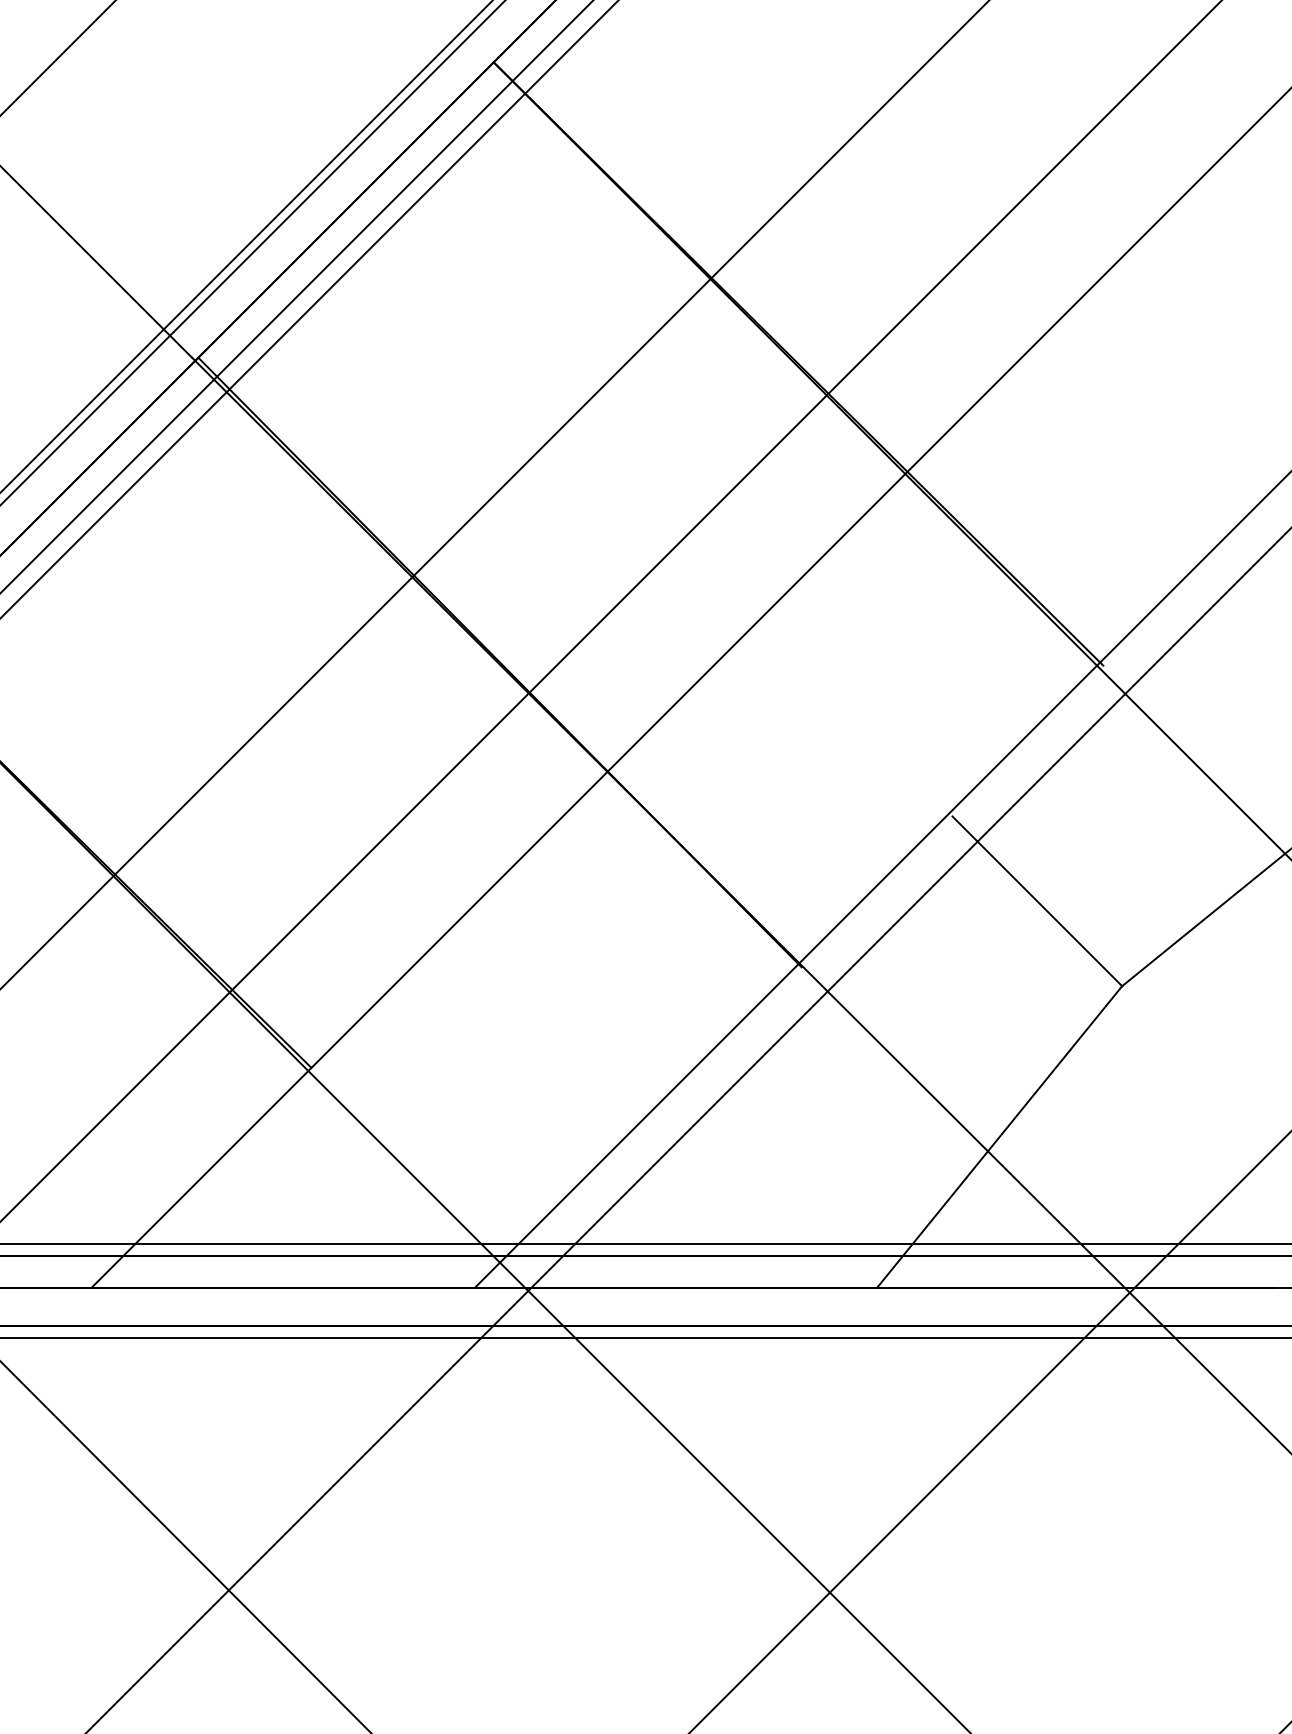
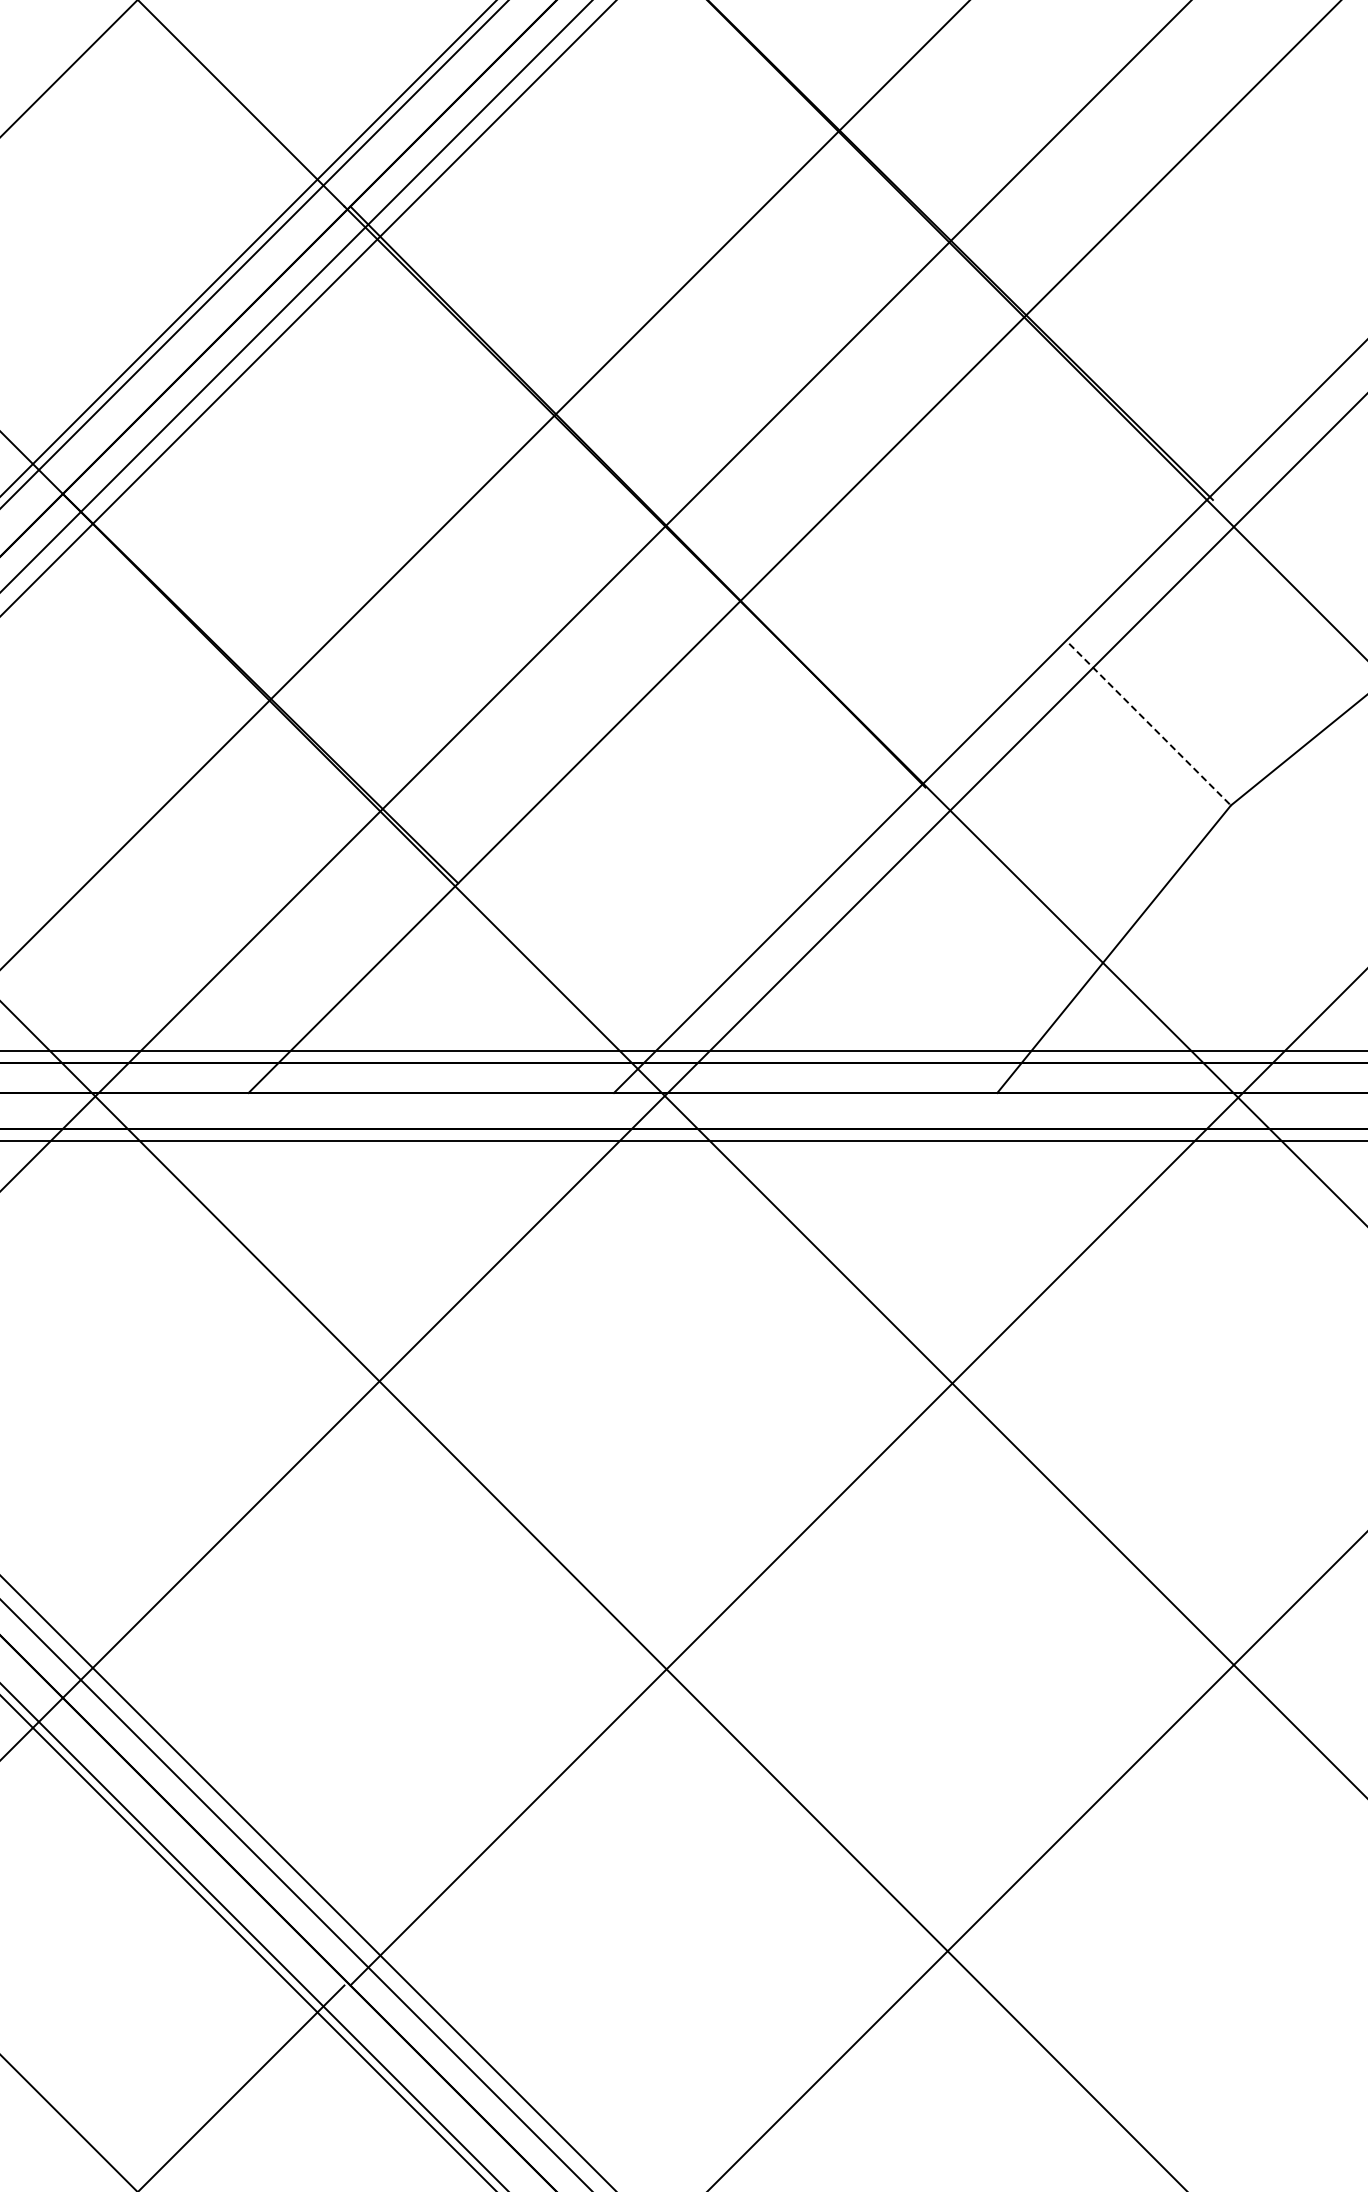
line: (1037, 901) -> (1150, 724), solid -> dashed

